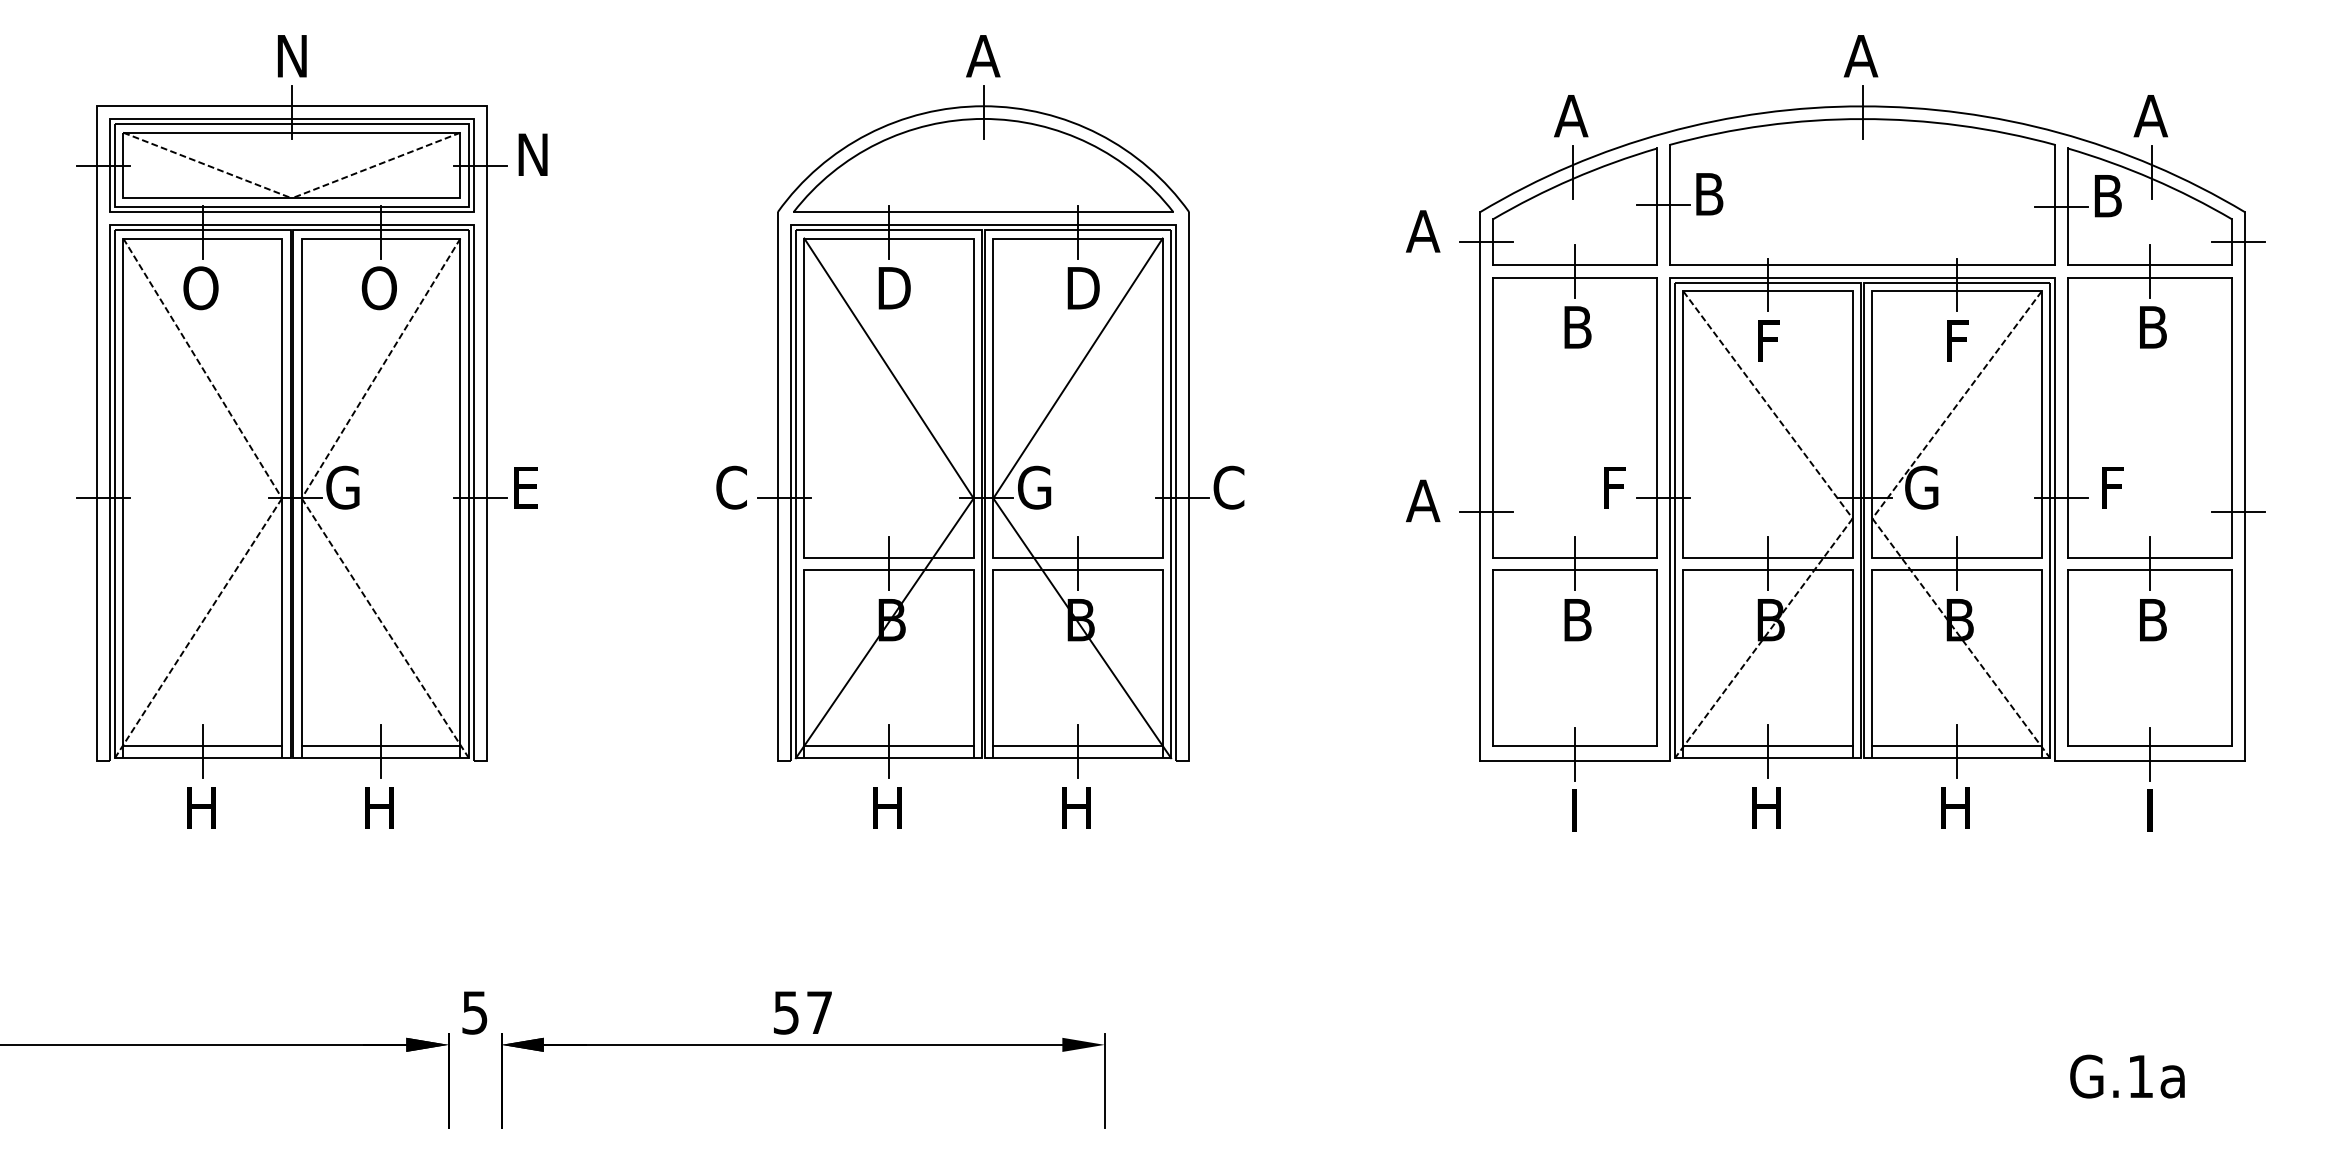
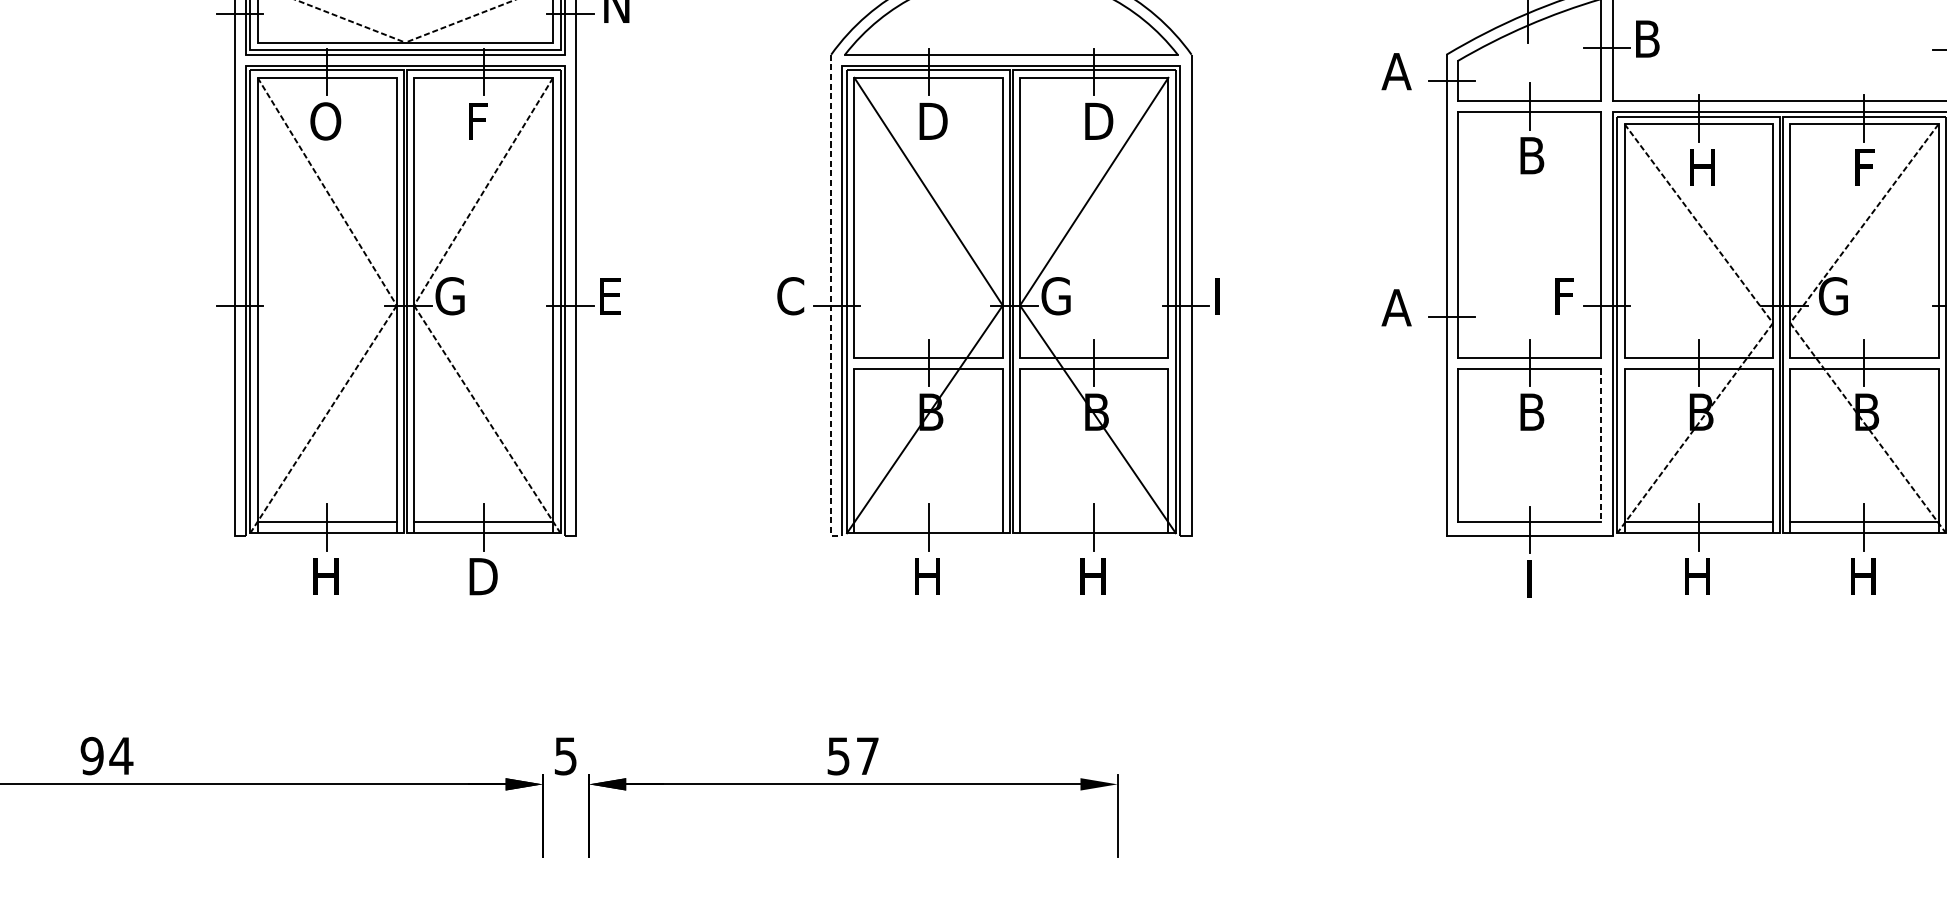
text: (378, 288) -> (481, 121), O -> F
text: (1774, 340) -> (1704, 167), F -> H
text: (1228, 487) -> (1226, 295), C -> I
line: (777, 493) -> (830, 301), solid -> dashed
line: (1656, 658) -> (1601, 445), solid -> dashed
line: (888, 745) -> (928, 522), removed
line: (1077, 745) -> (1093, 522), removed
text: (381, 807) -> (483, 576), H -> D

